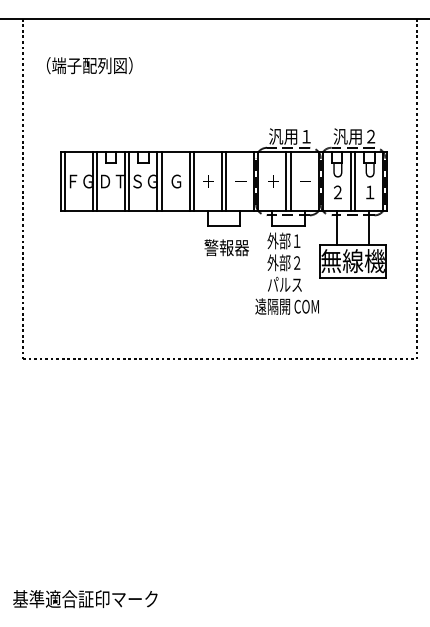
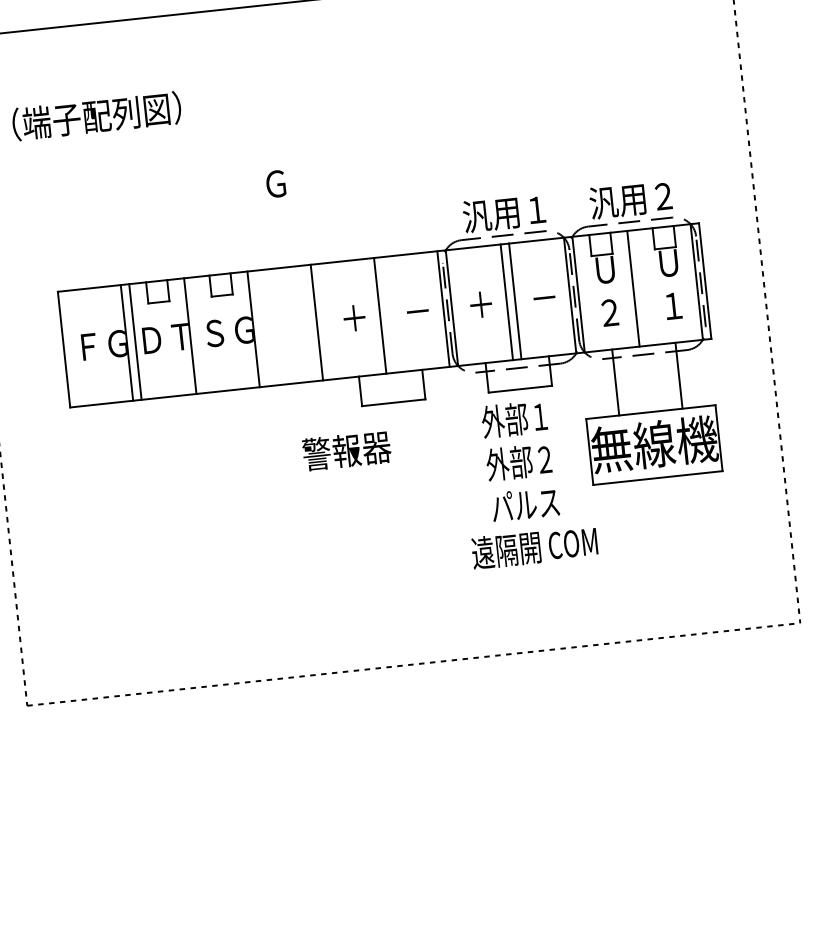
line: (64, 181) -> (71, 348), removed
line: (129, 181) -> (199, 335), removed
line: (161, 181) -> (261, 328), removed
text: (176, 181) -> (276, 183), moved
line: (193, 181) -> (324, 321), removed
line: (226, 181) -> (389, 314), removed
line: (355, 181) -> (642, 287), removed
text: (226, 247) -> (346, 450), moved

